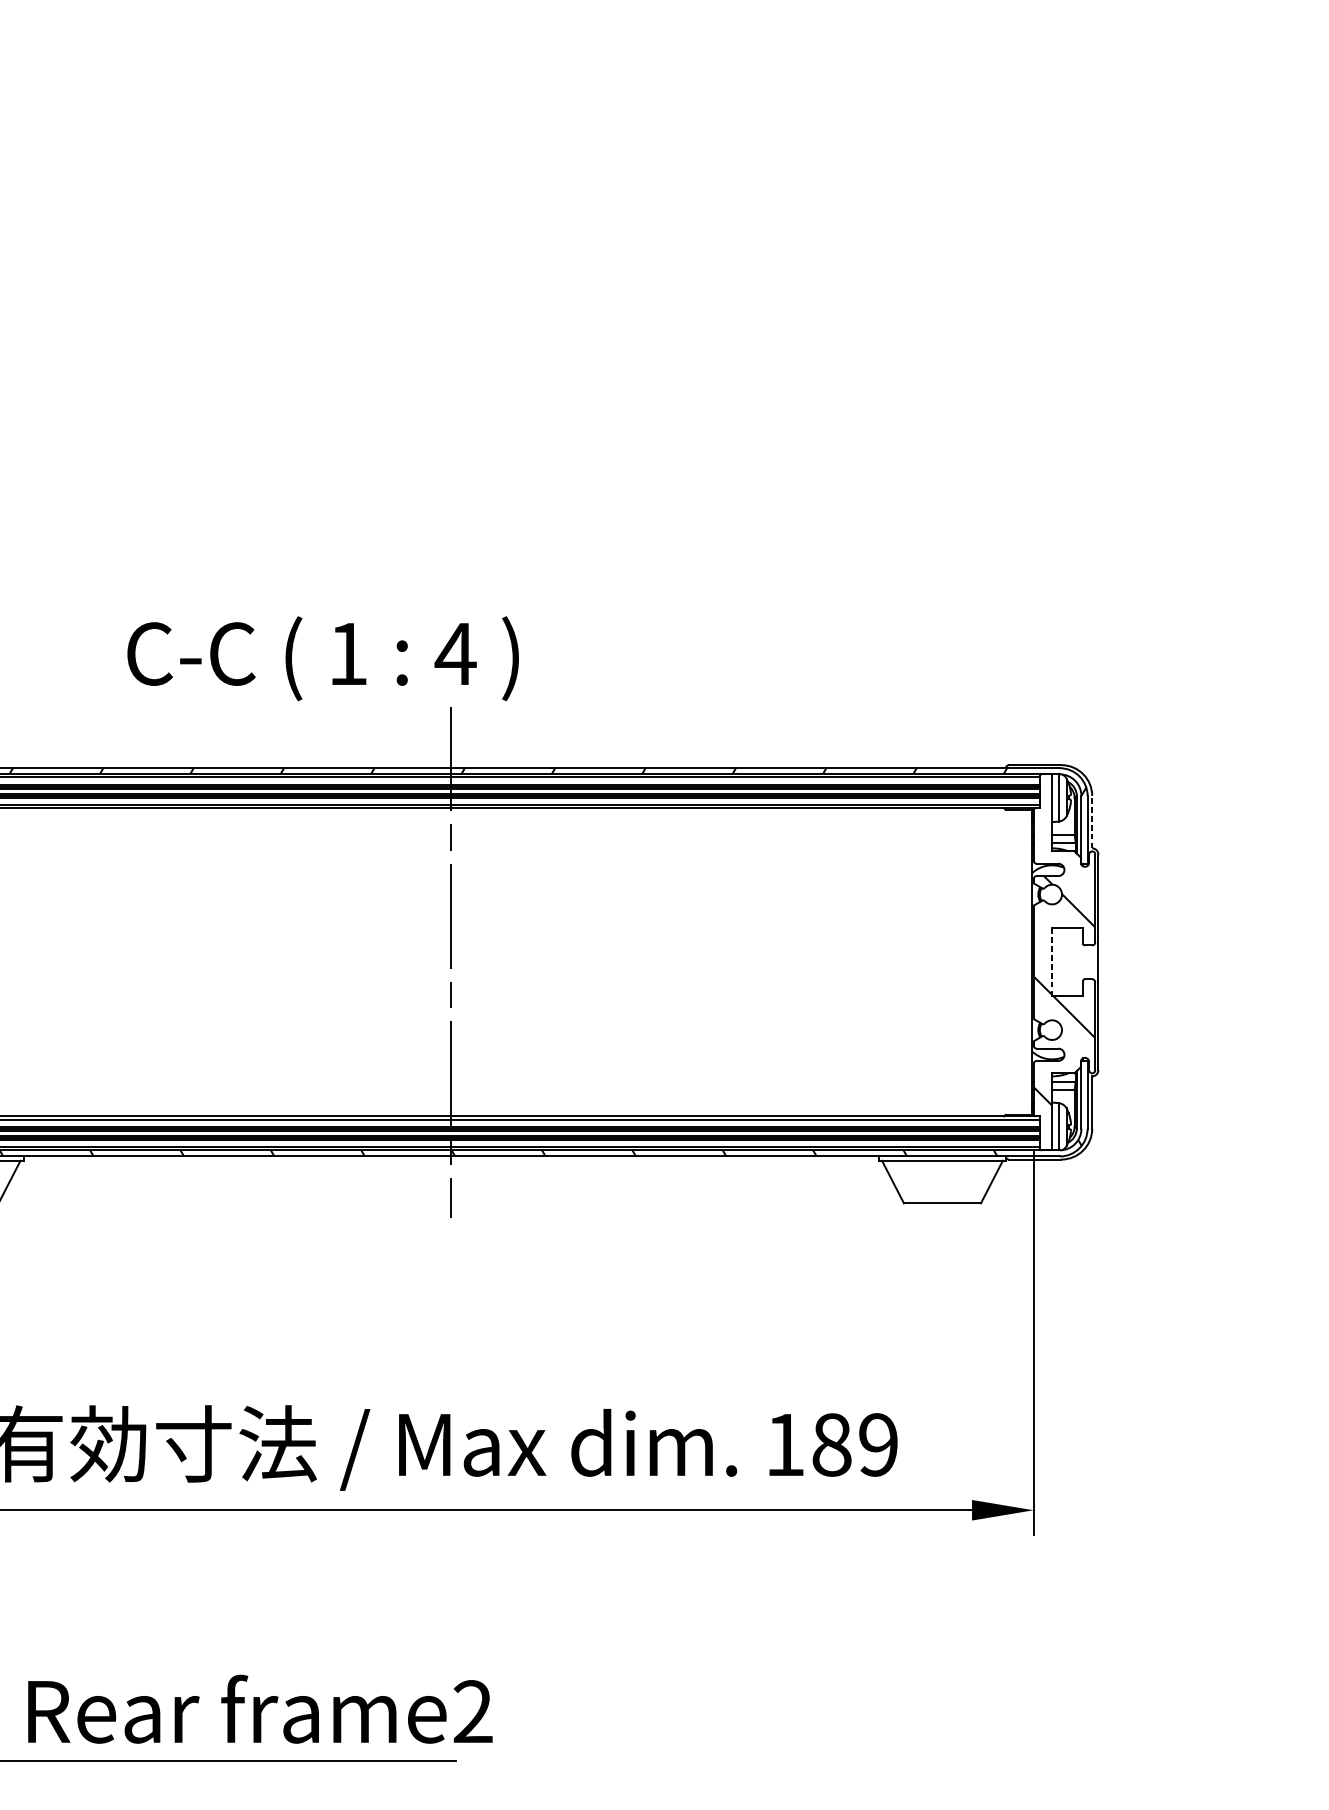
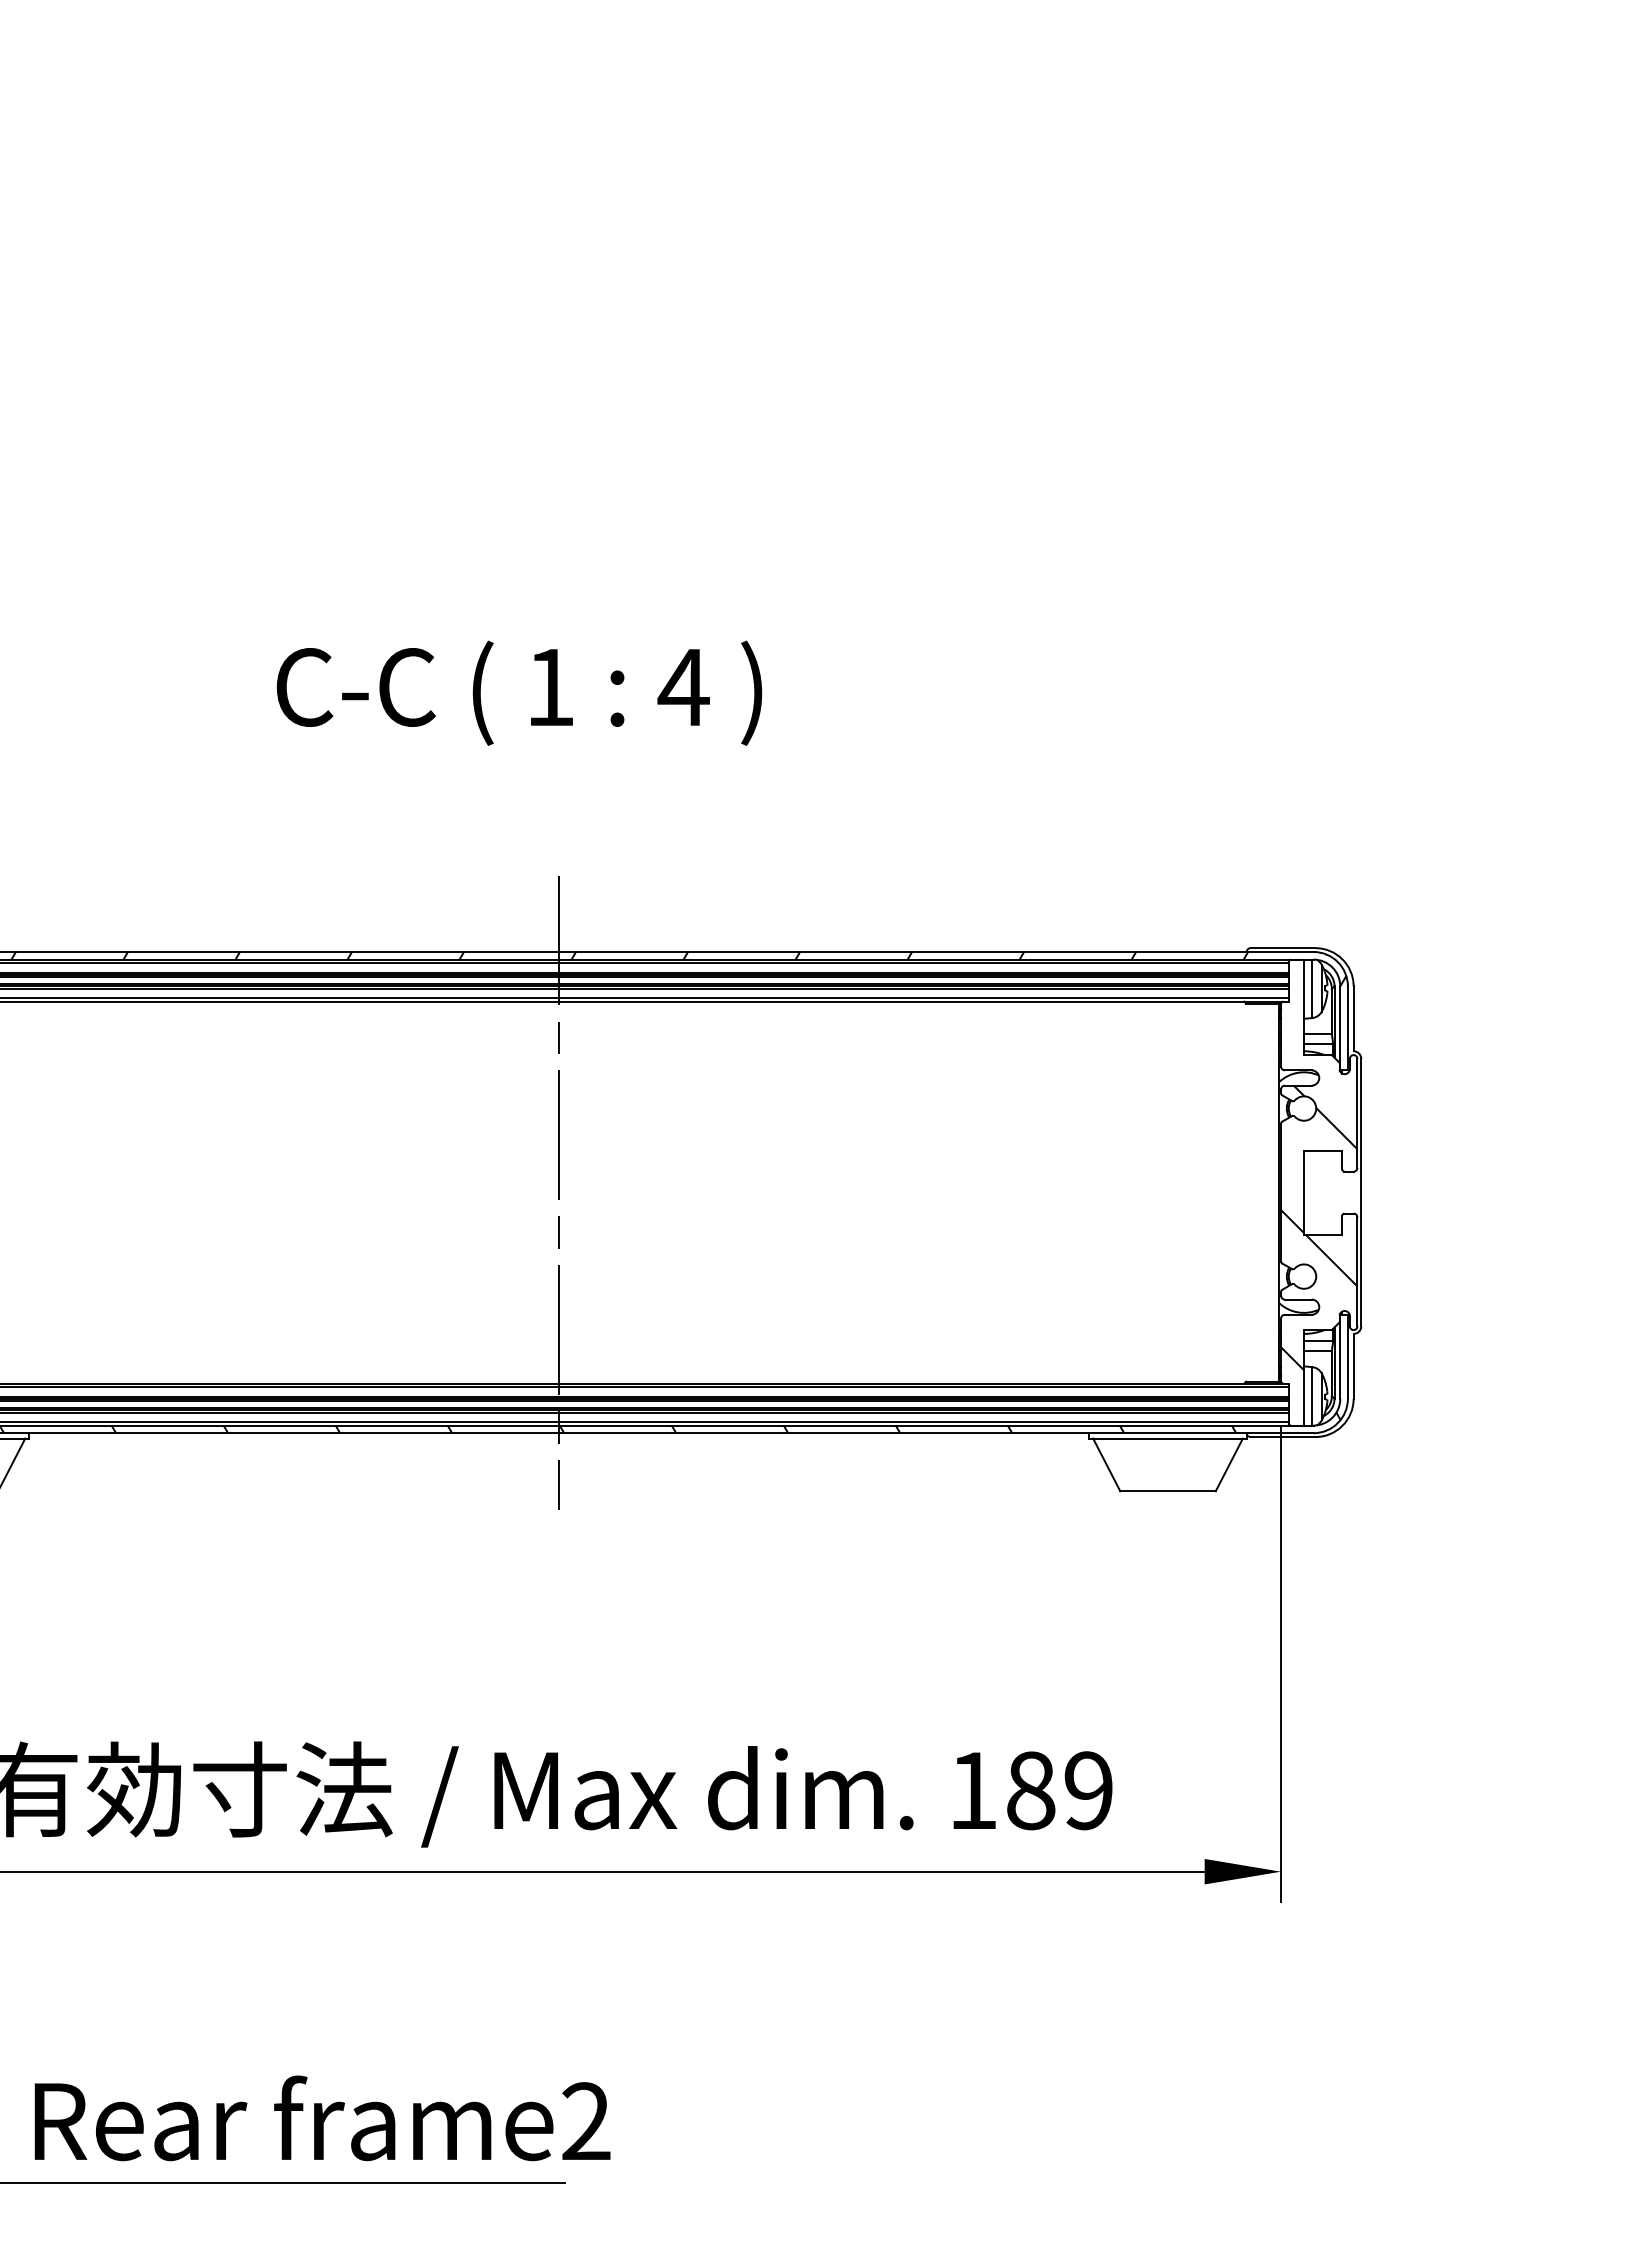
text: (323, 658) -> (519, 692), moved
line: (1092, 821) -> (1353, 1018), dashed -> solid
line: (1052, 962) -> (1304, 1192), dashed -> solid

